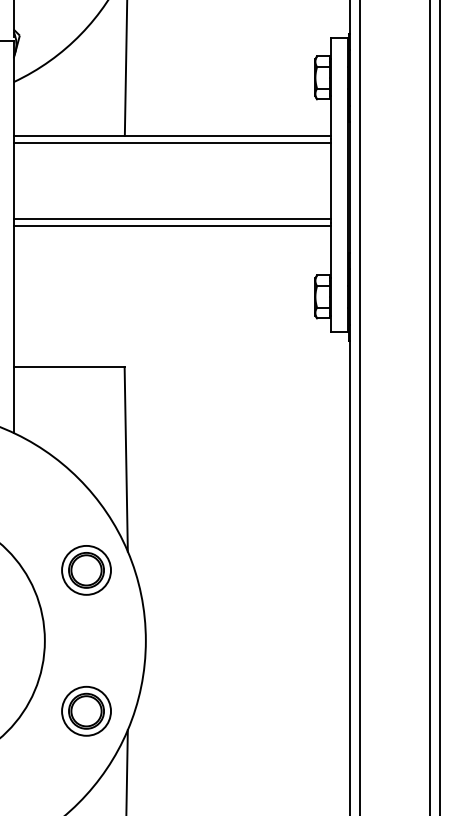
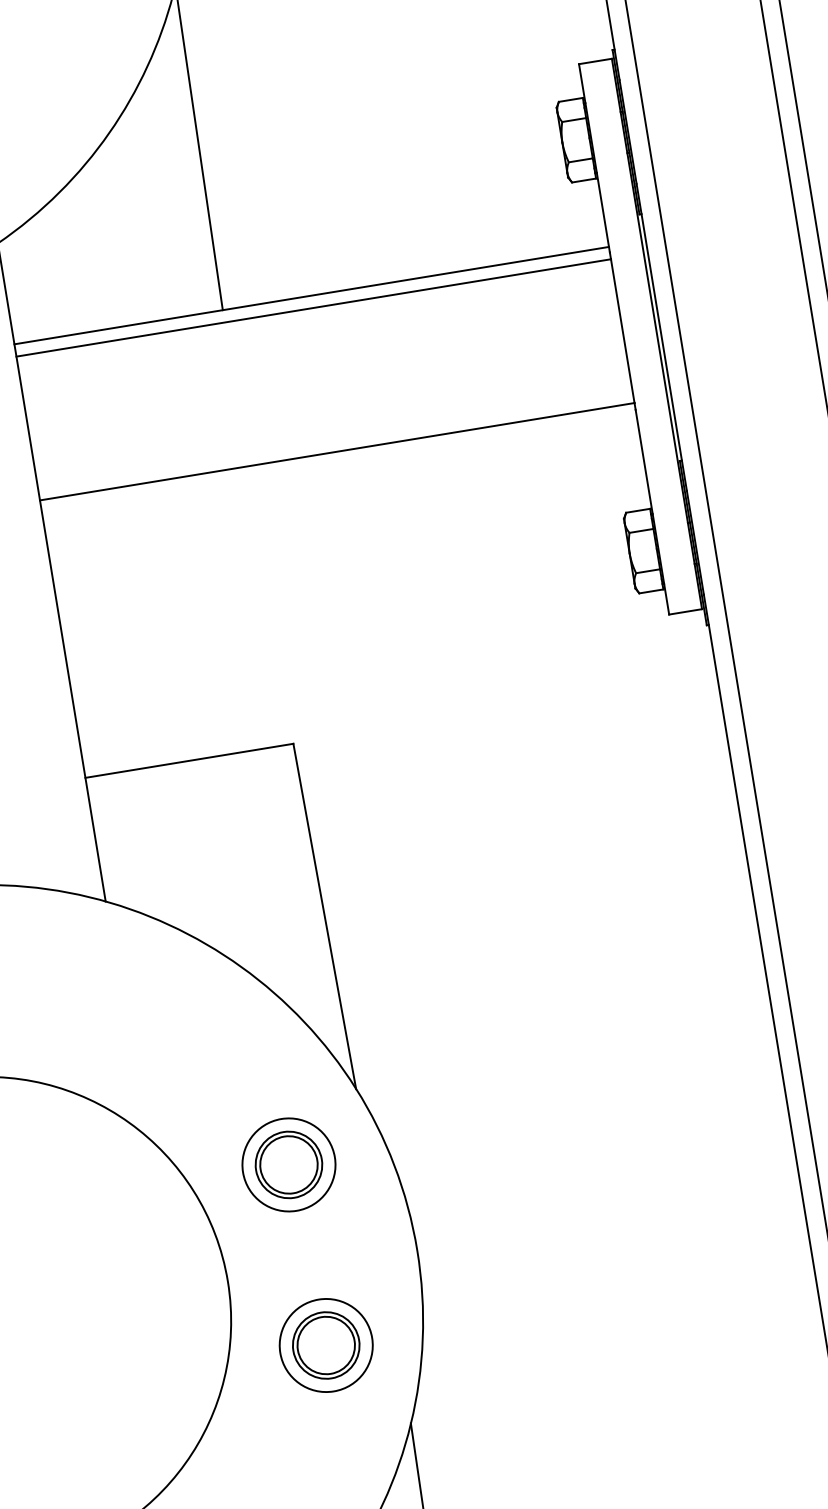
line: (171, 225) -> (337, 463), removed
part: (86, 570) -> (288, 1165), moved
part: (86, 710) -> (325, 1343), moved

